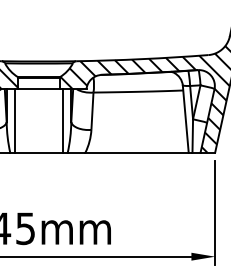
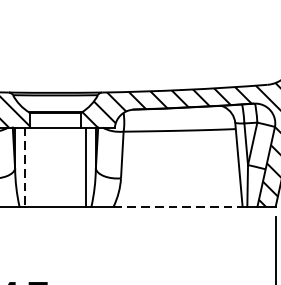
line: (14, 120) -> (24, 166), solid -> dashed
line: (137, 152) -> (178, 206), solid -> dashed

